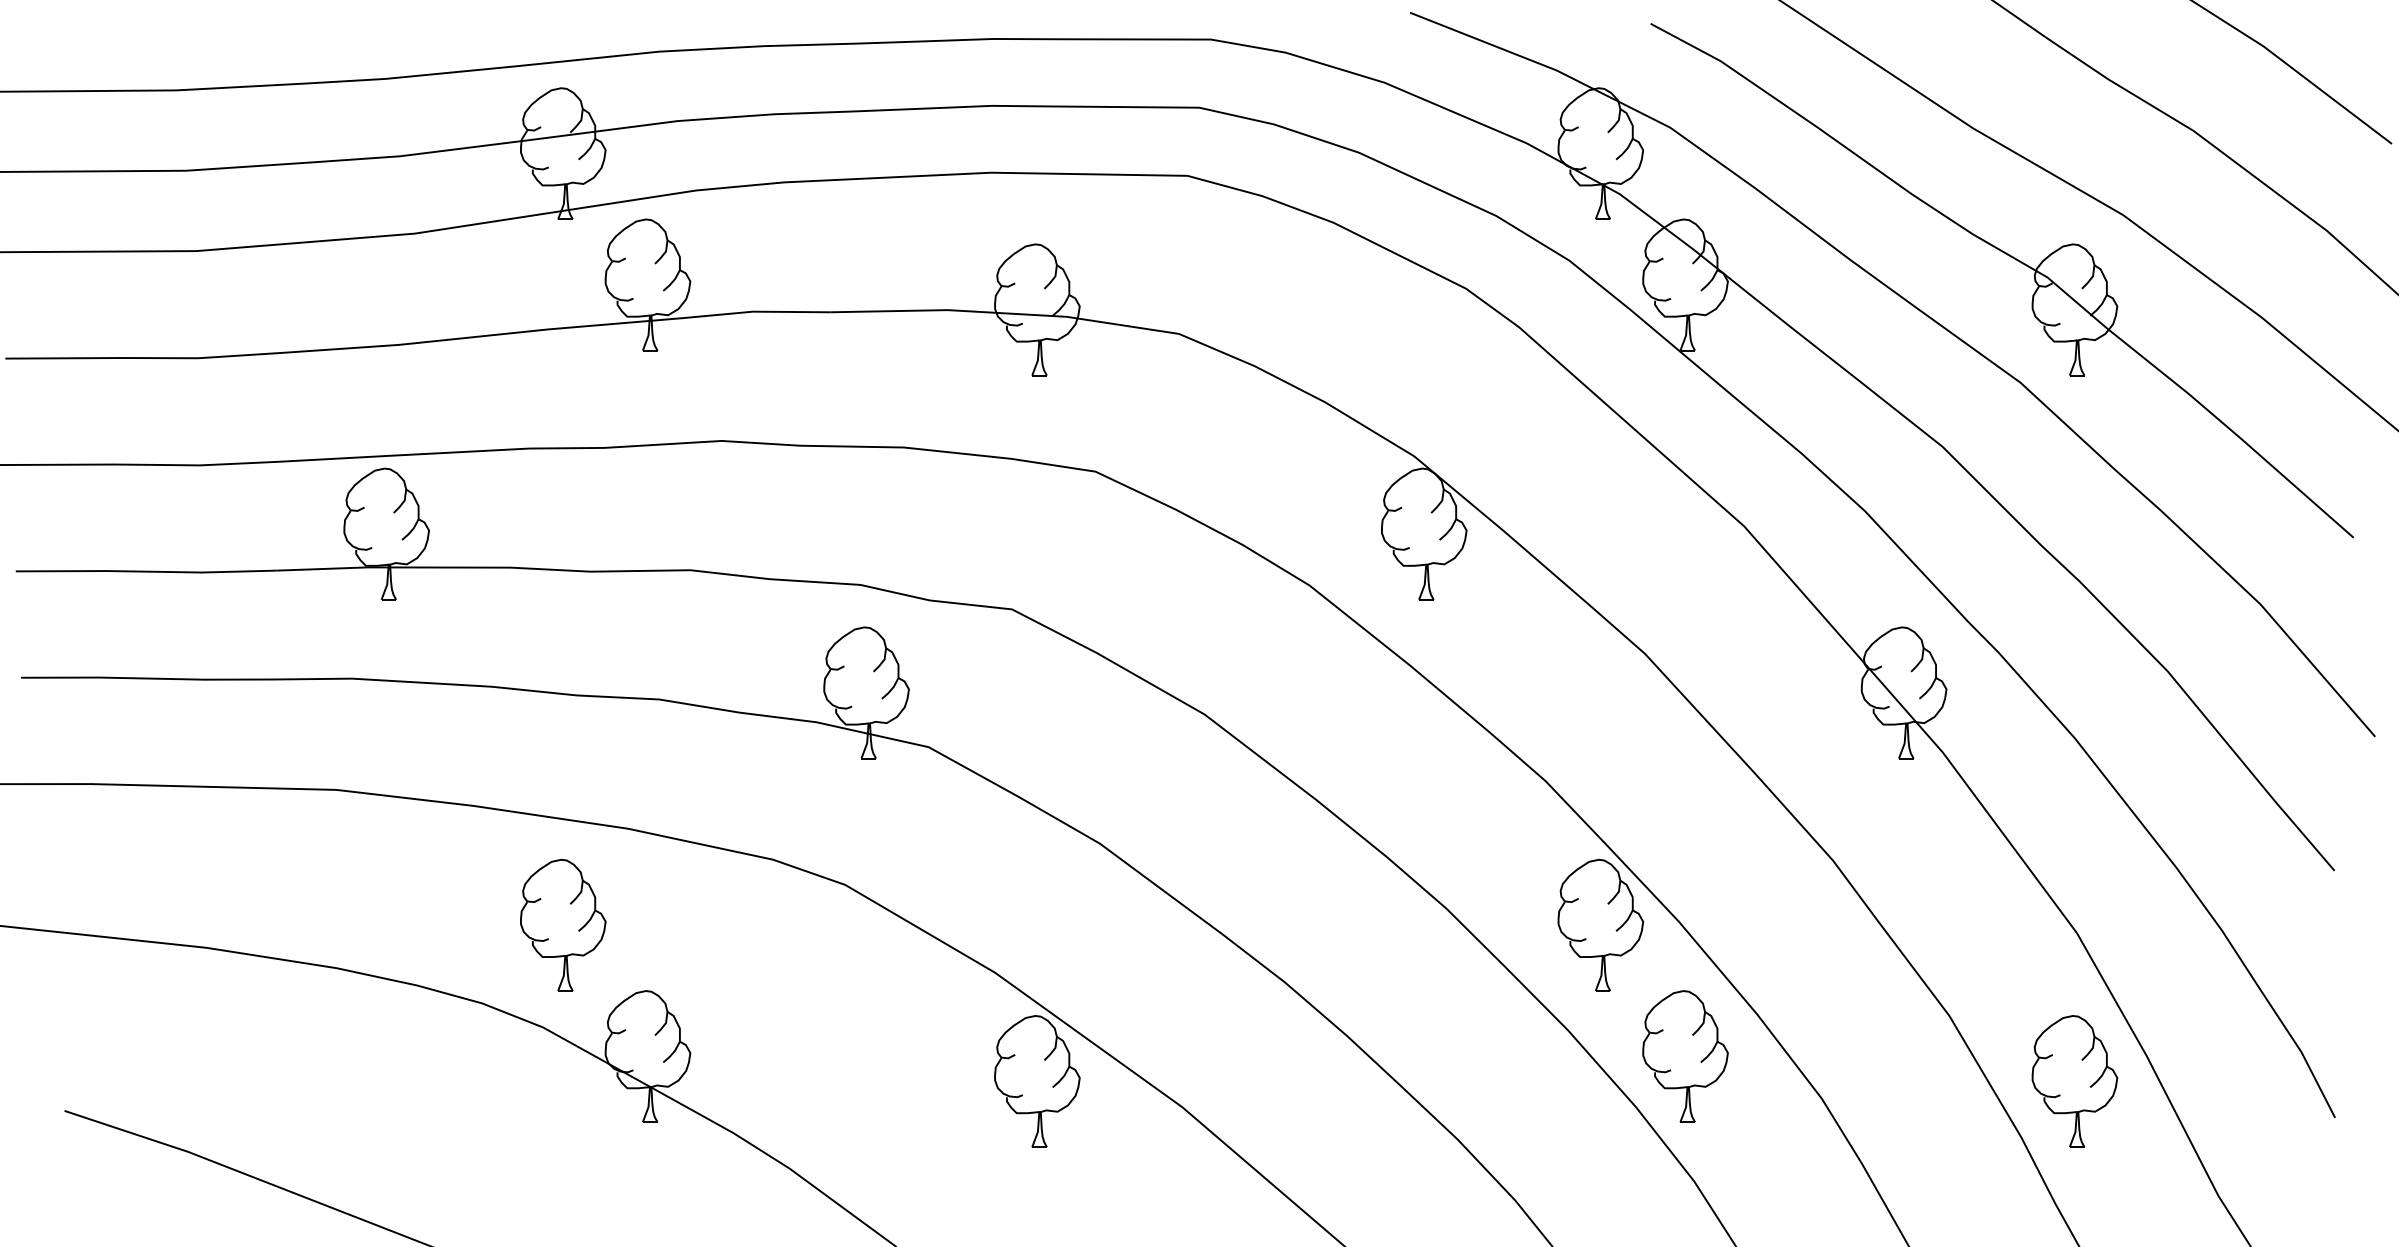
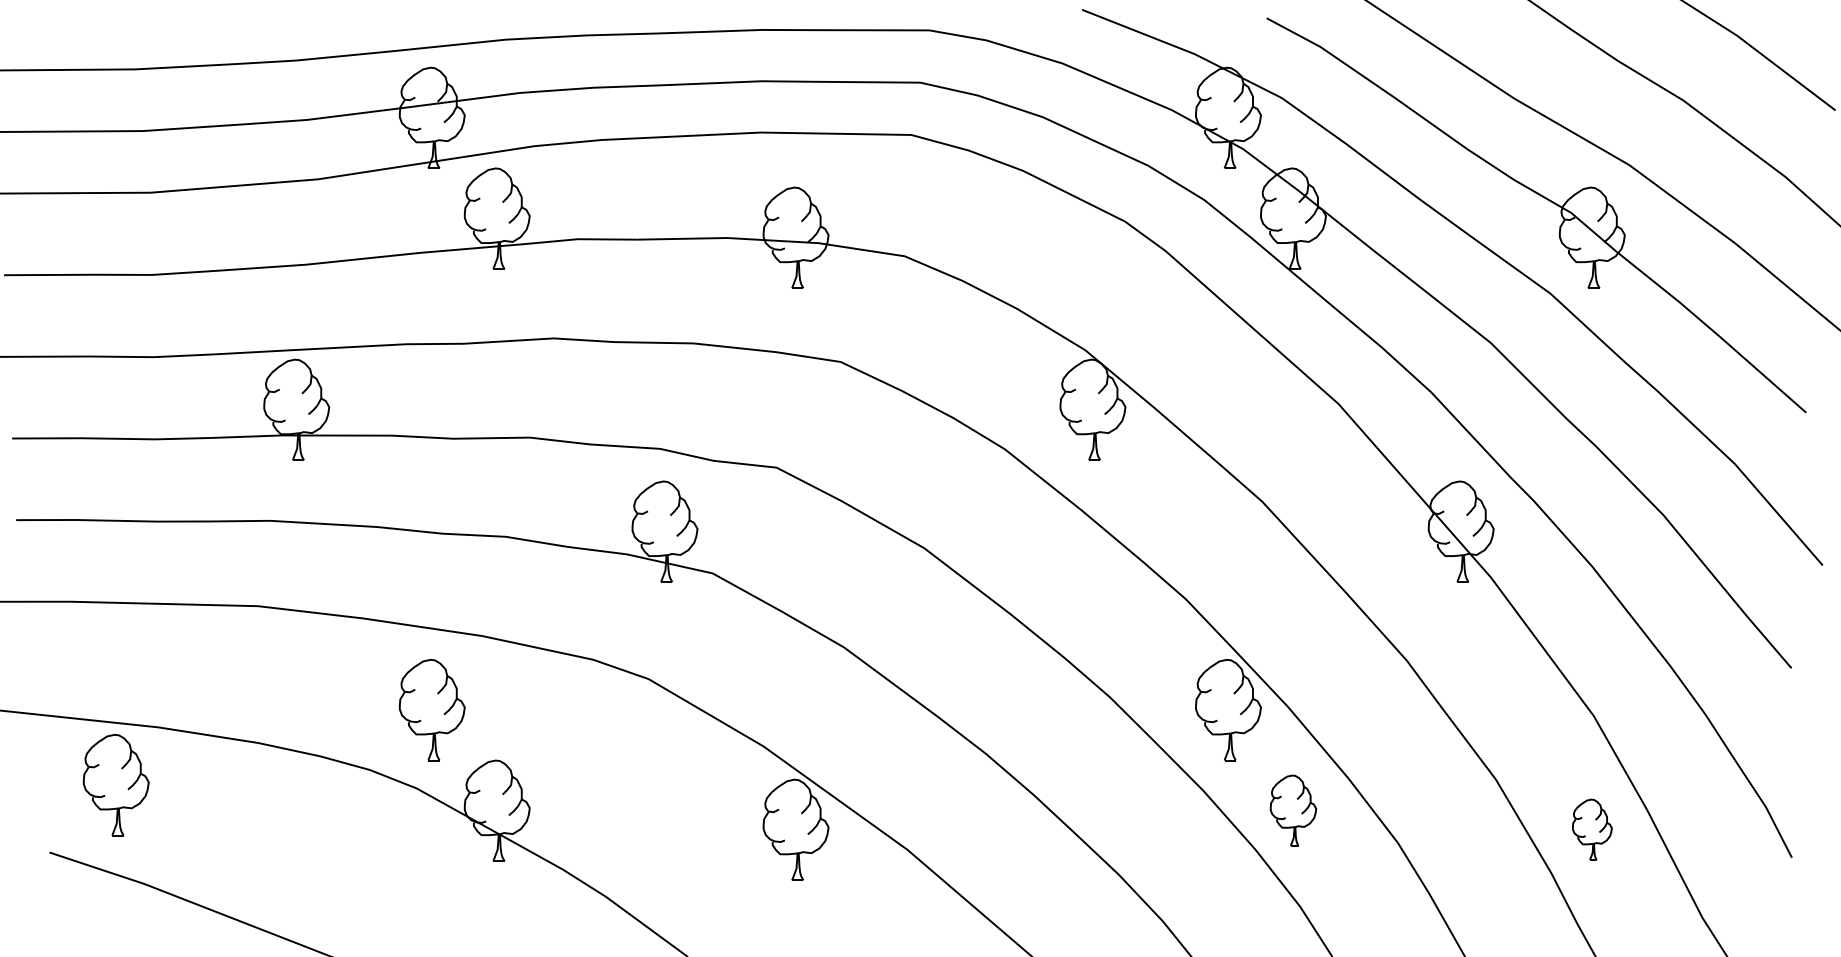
part: (150, 1023) -> (115, 785), added
part: (1685, 1056) -> (1293, 810), size x0.7
part: (2075, 1080) -> (1592, 829), size x0.6

